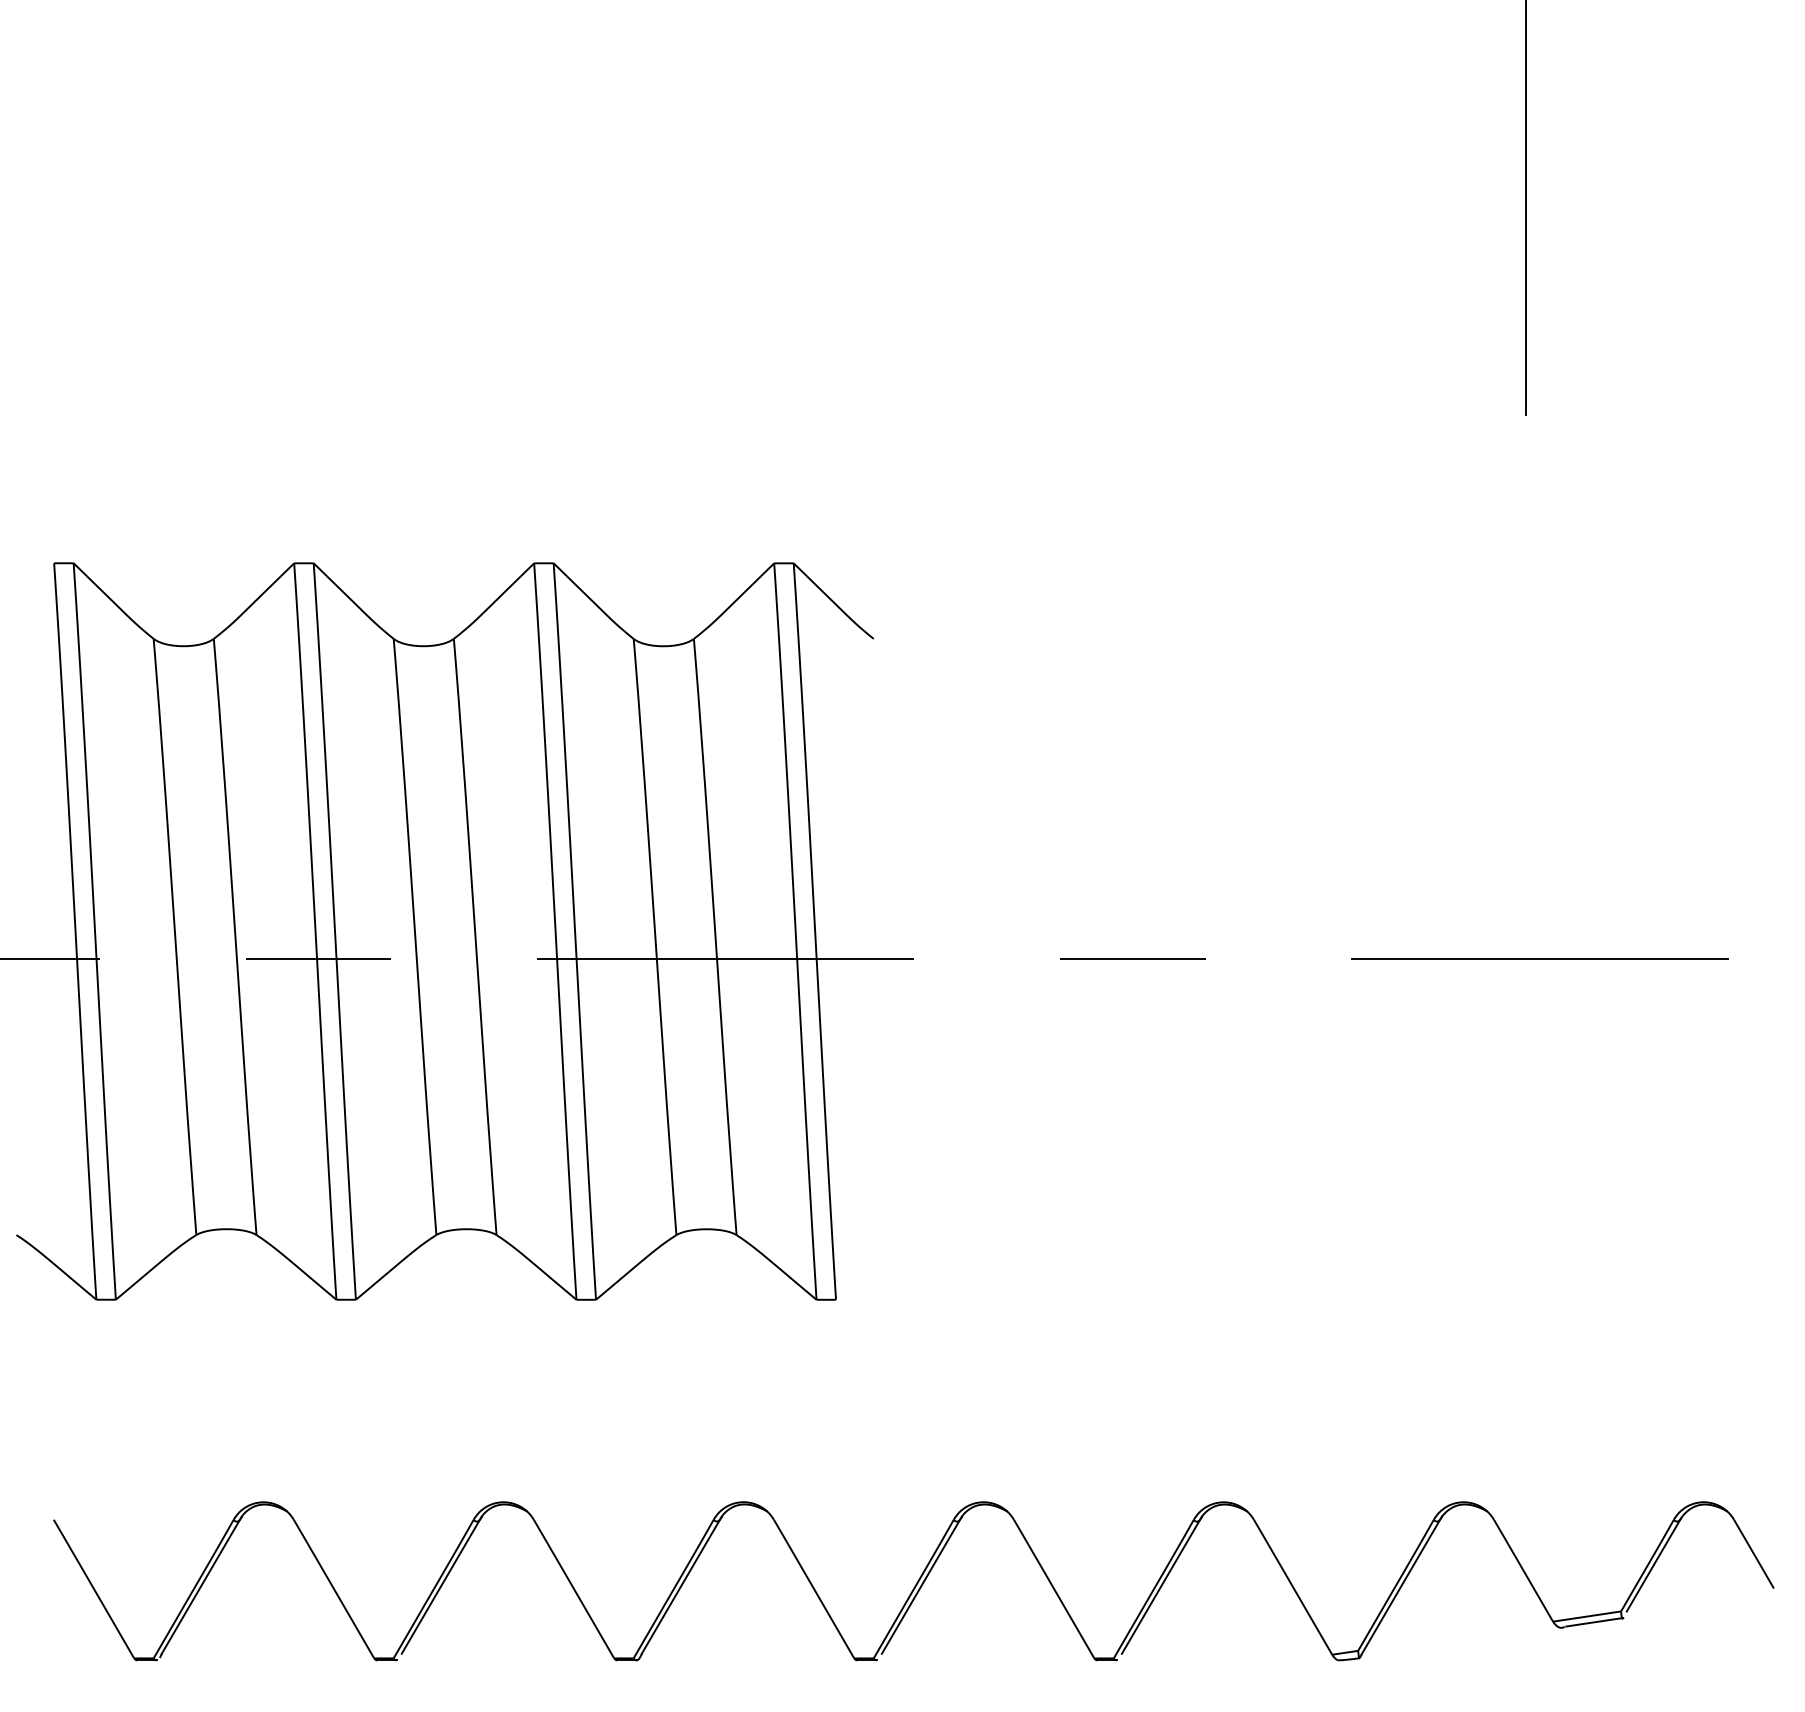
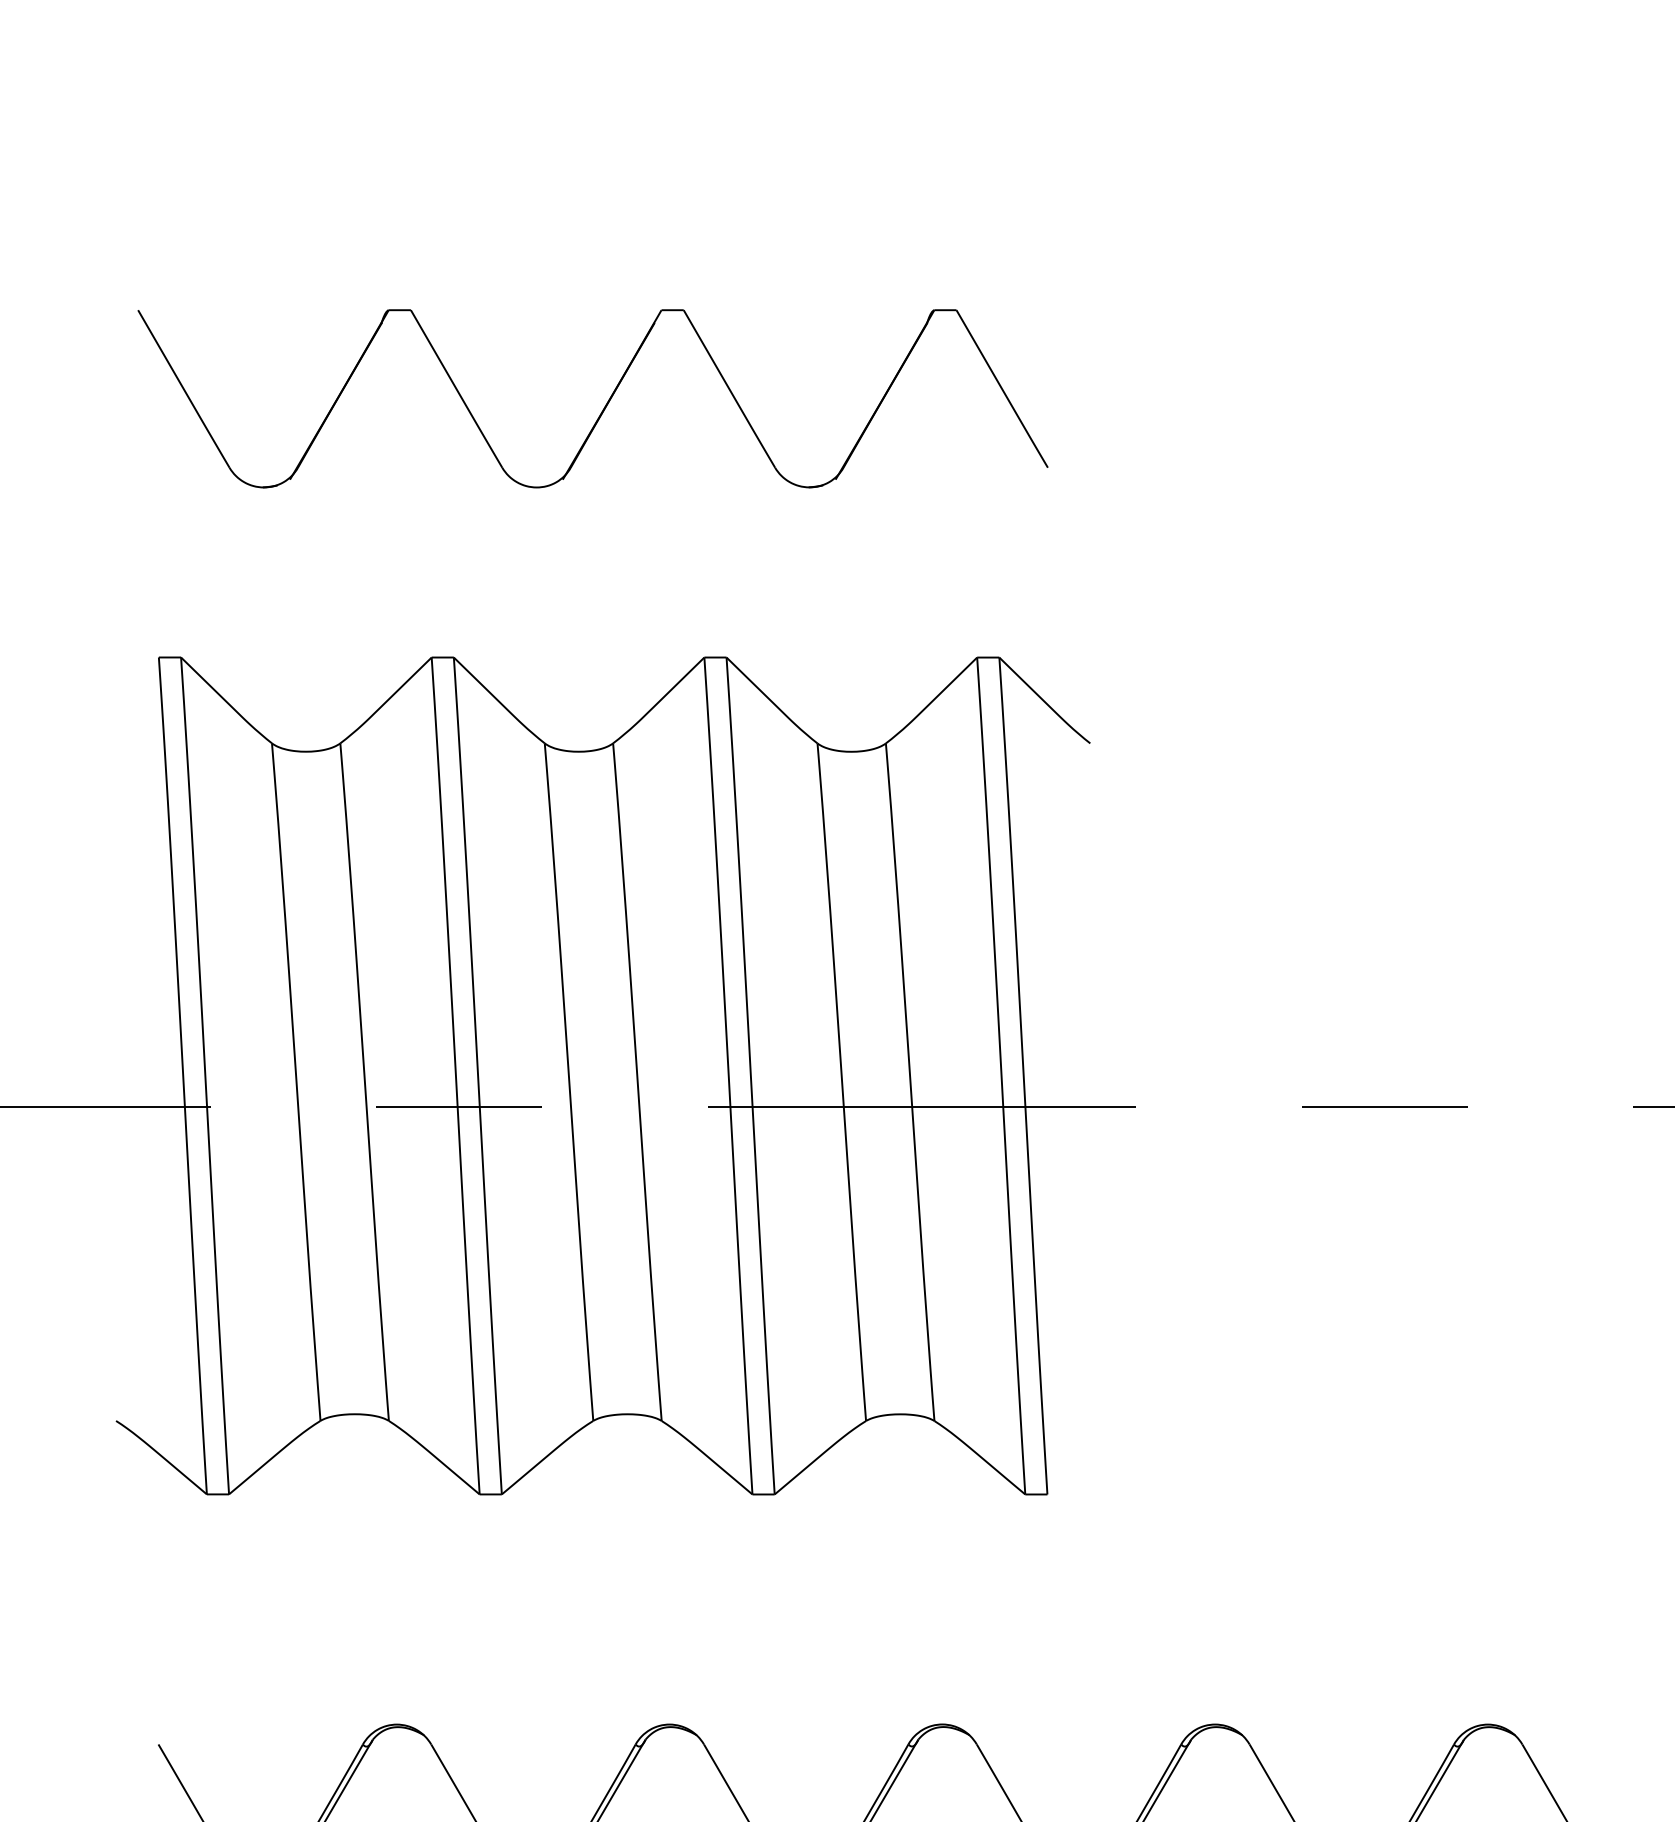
part: (446, 341) -> (604, 405), added

